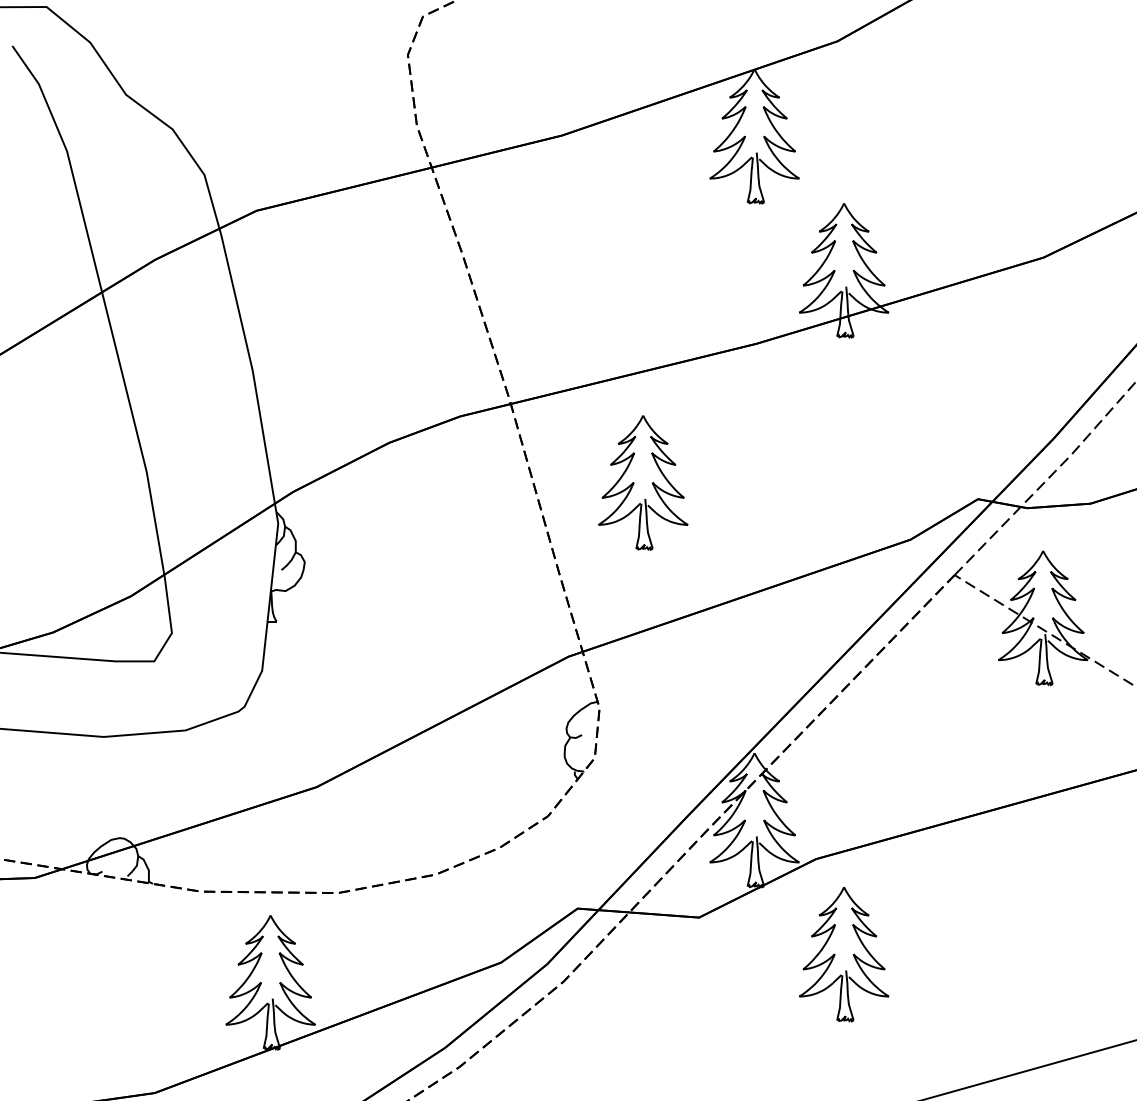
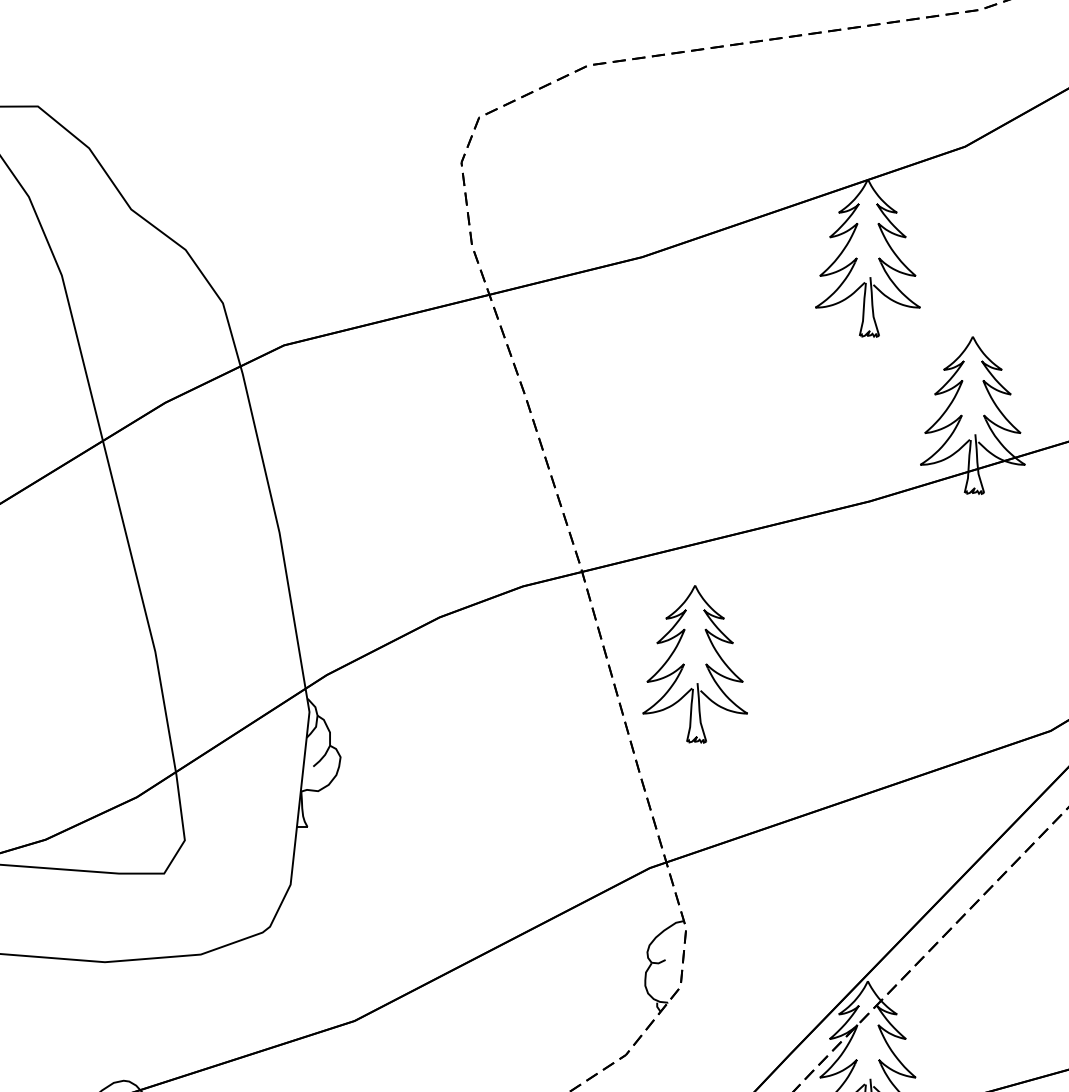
part: (643, 482) -> (695, 663), moved

